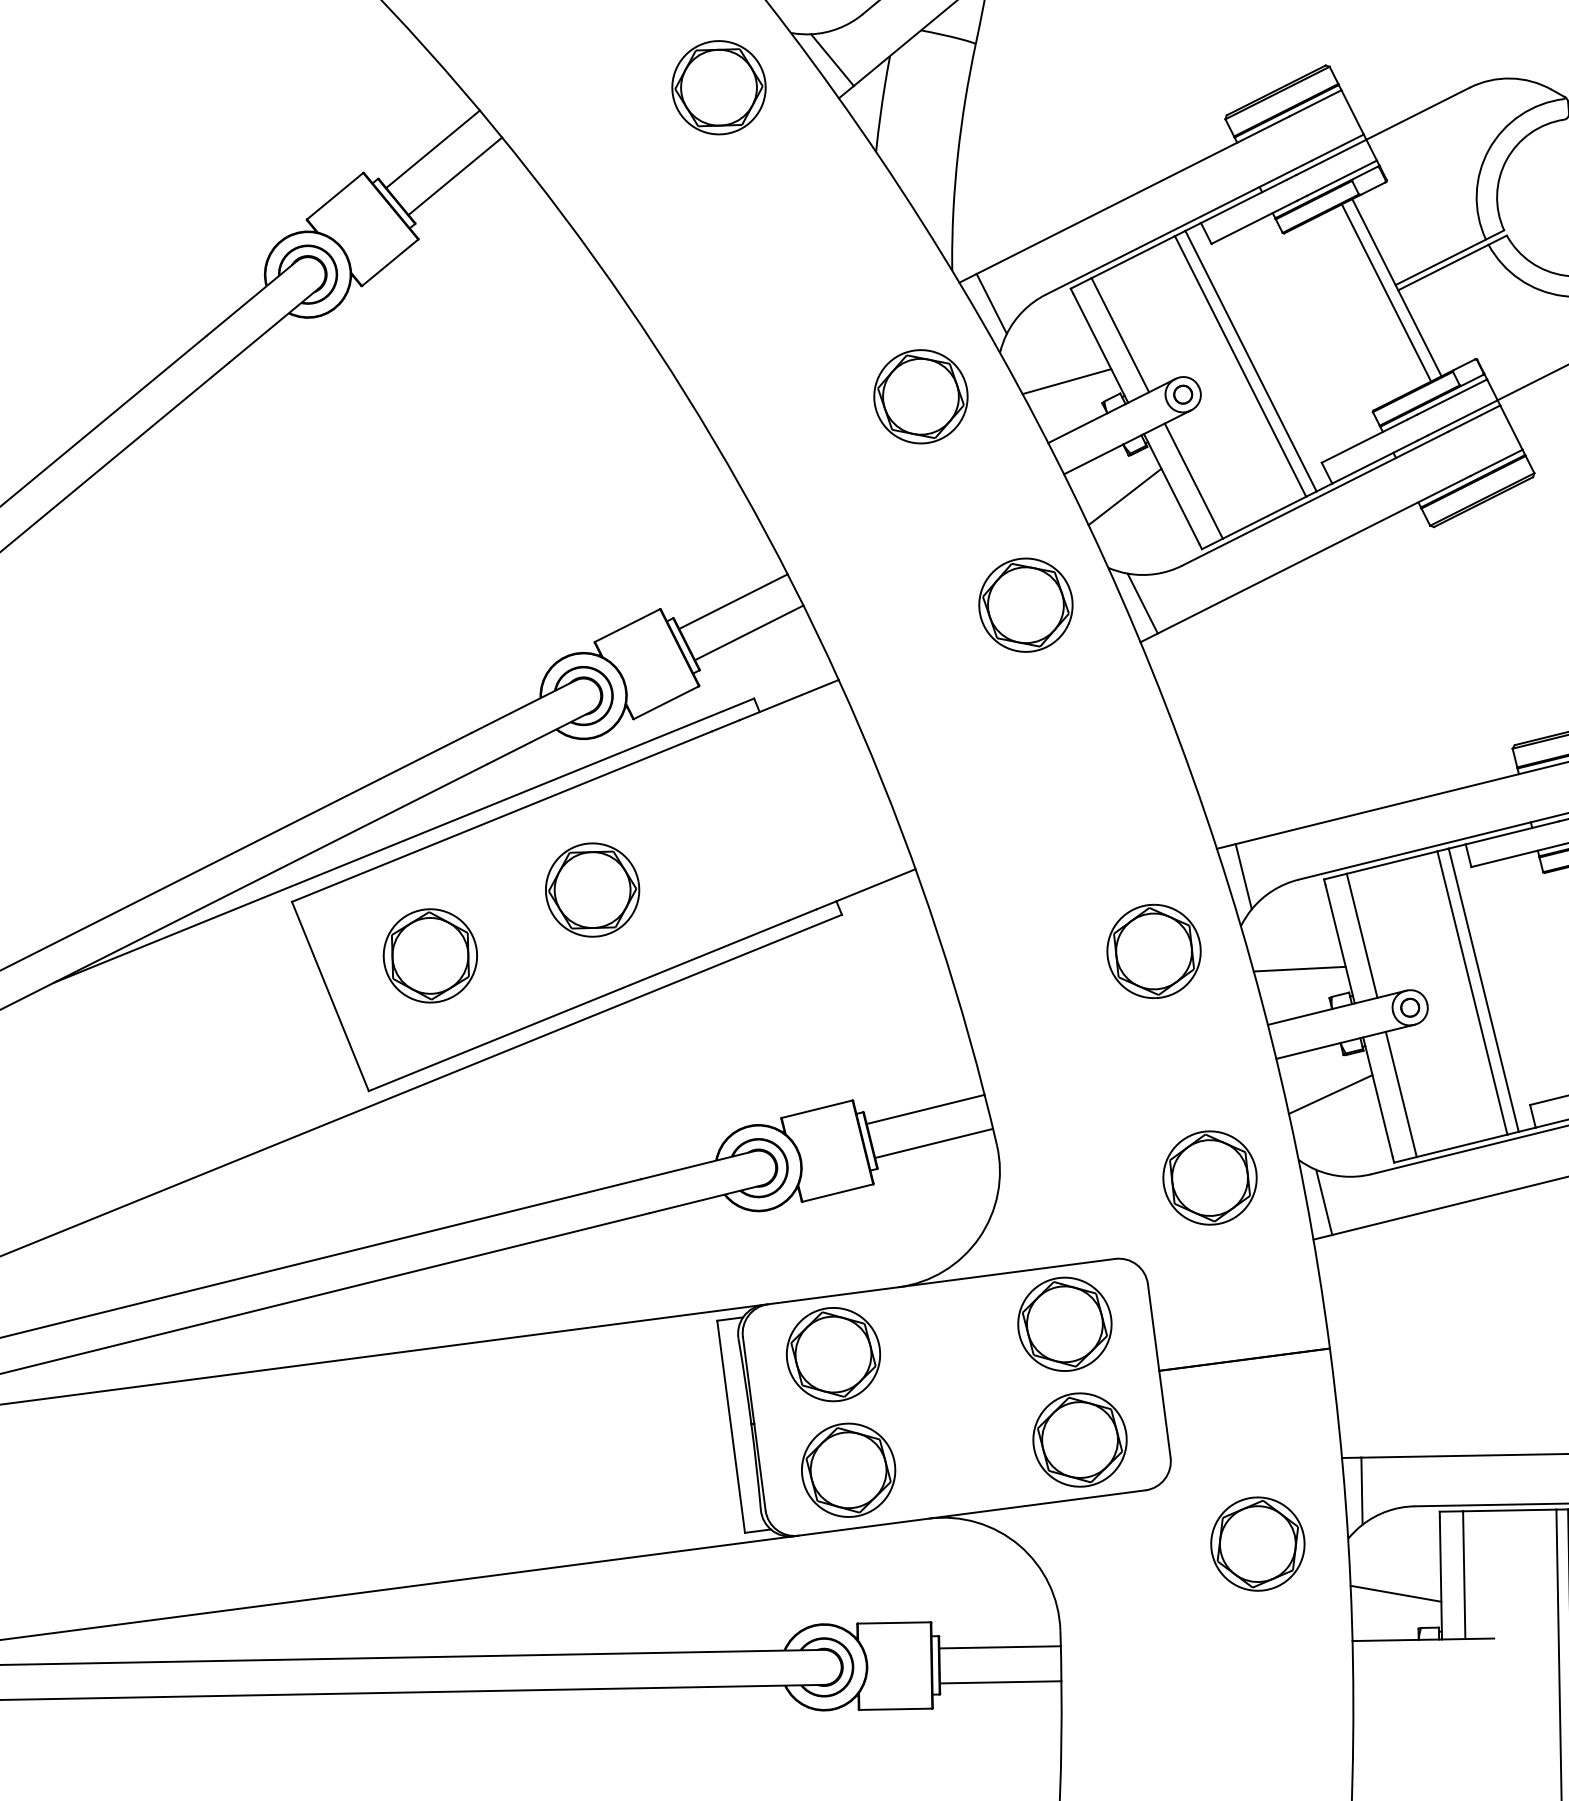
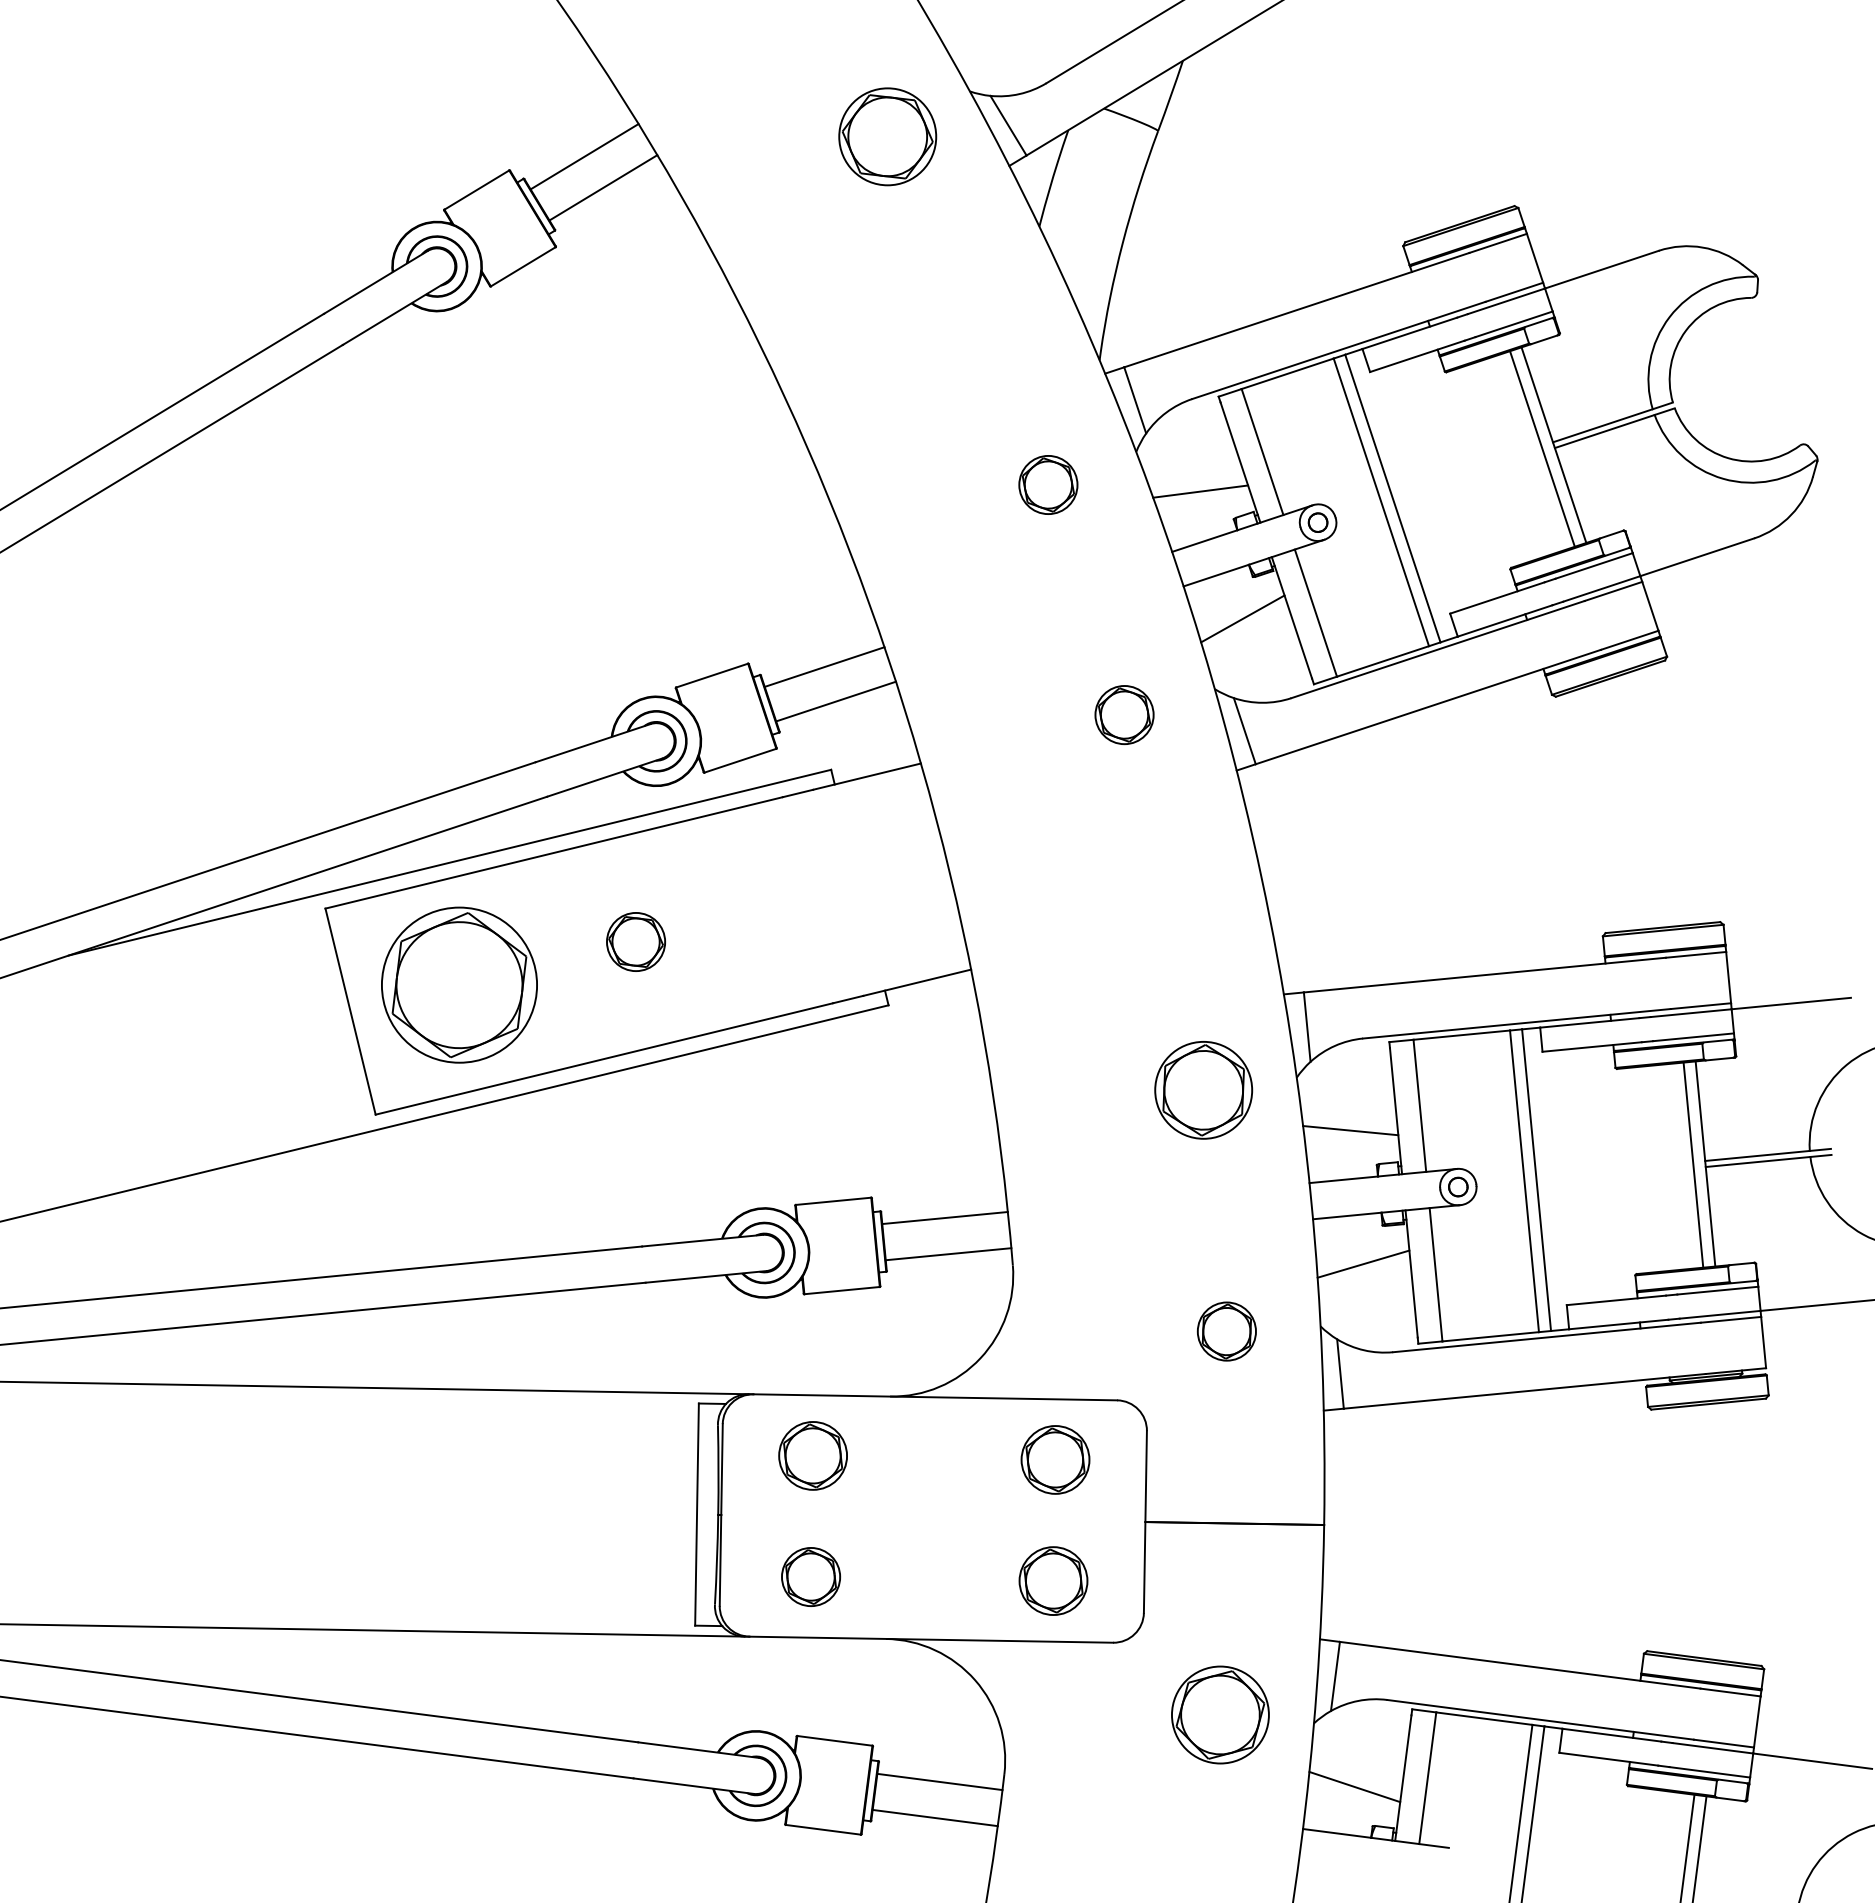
part: (921, 396) -> (1048, 484), size x0.6
part: (1025, 604) -> (1124, 714), size x0.6
part: (591, 889) -> (635, 941), size x0.6
part: (430, 955) -> (459, 984), size x1.6
part: (1209, 1177) -> (1226, 1331), size x0.6
part: (1064, 1323) -> (1055, 1459), size x0.7
part: (832, 1354) -> (812, 1455), size x0.7
part: (1079, 1439) -> (1053, 1580), size x0.7
part: (847, 1469) -> (810, 1576), size x0.6

